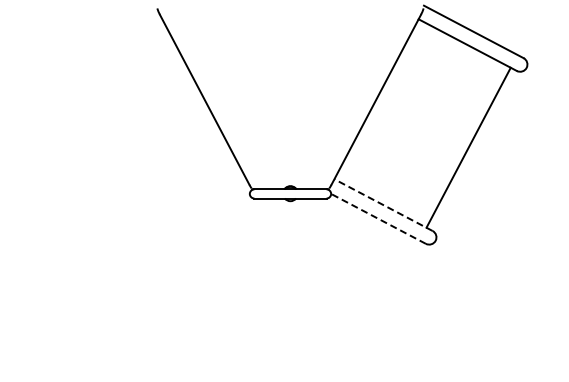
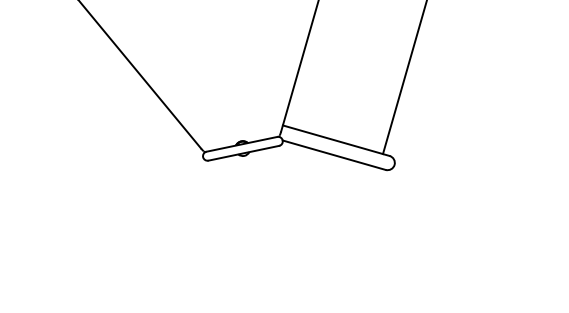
line: (383, 204) -> (336, 140), dashed -> solid
line: (378, 218) -> (334, 154), dashed -> solid

